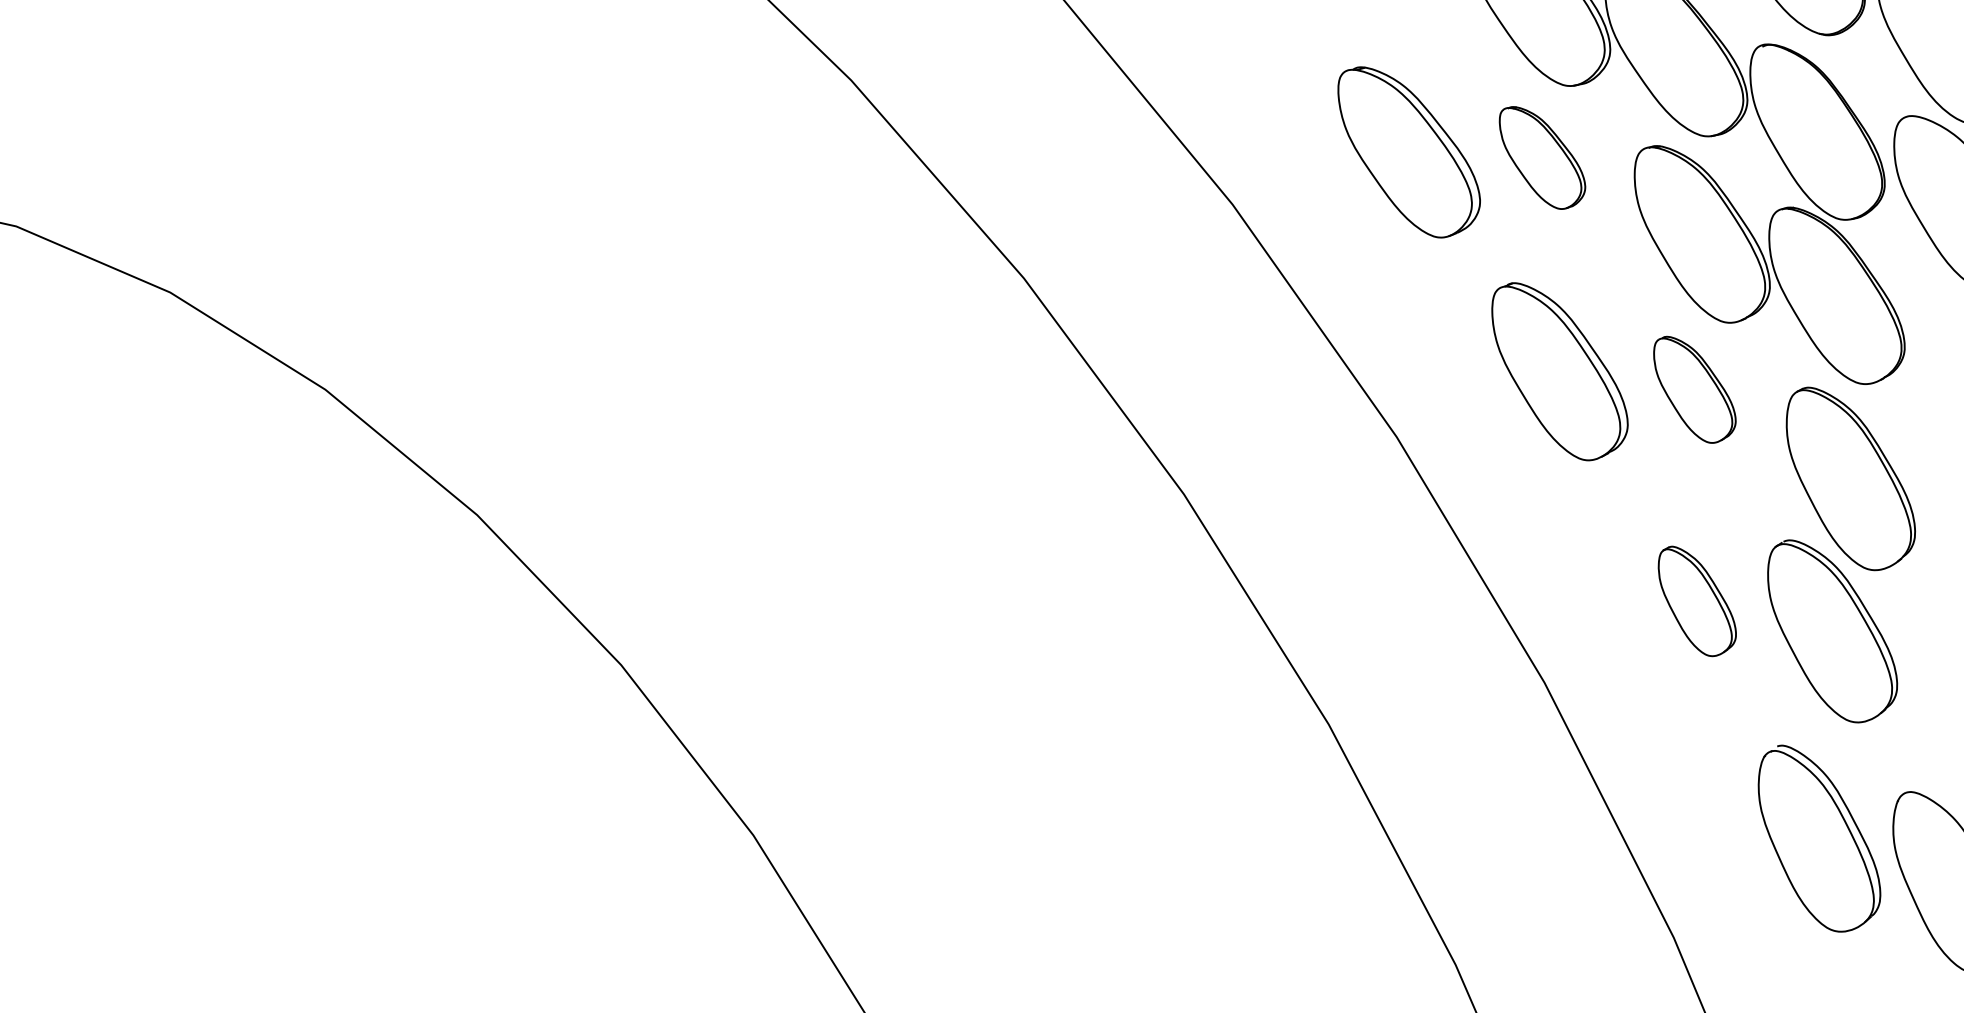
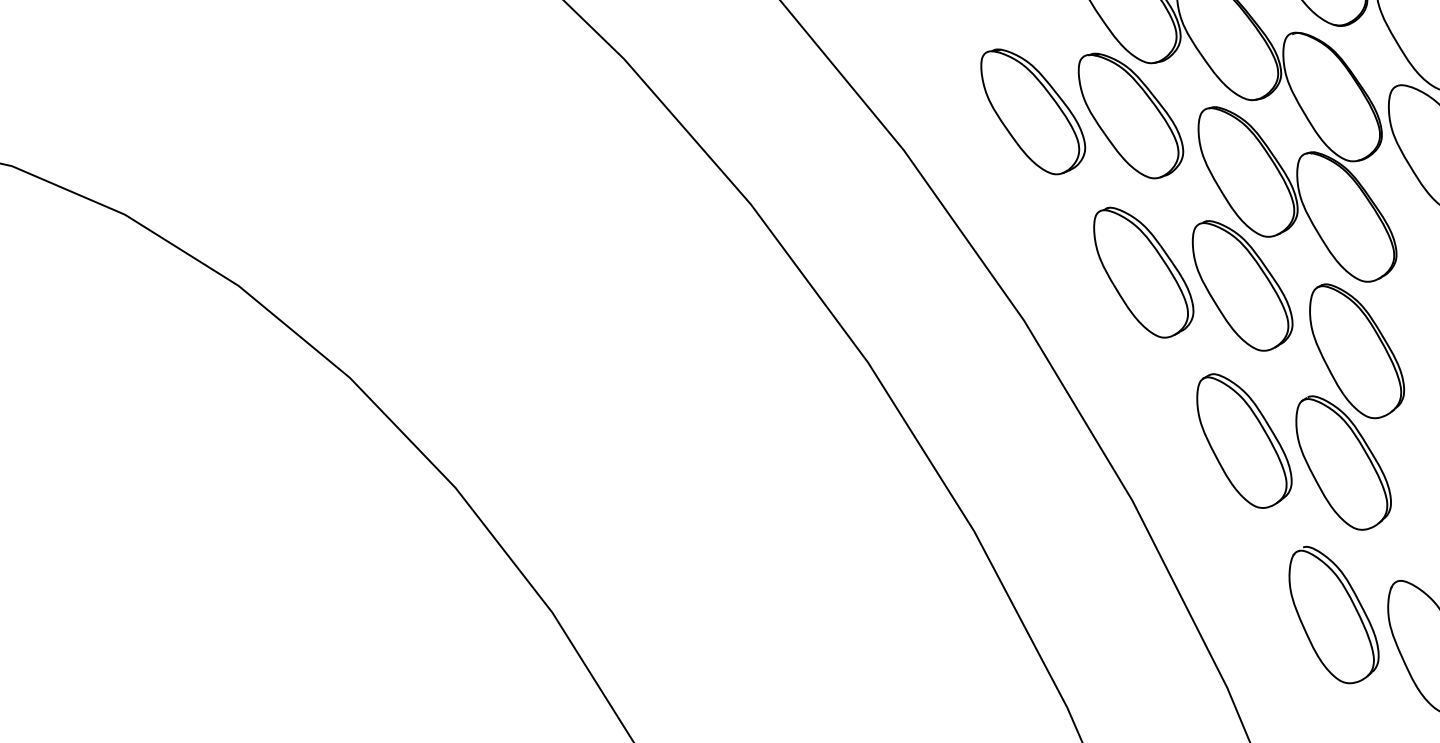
part: (1542, 157) -> (1130, 115), size x1.67
part: (1694, 389) -> (1242, 285), size x1.67
part: (1697, 601) -> (1244, 441), size x1.67

